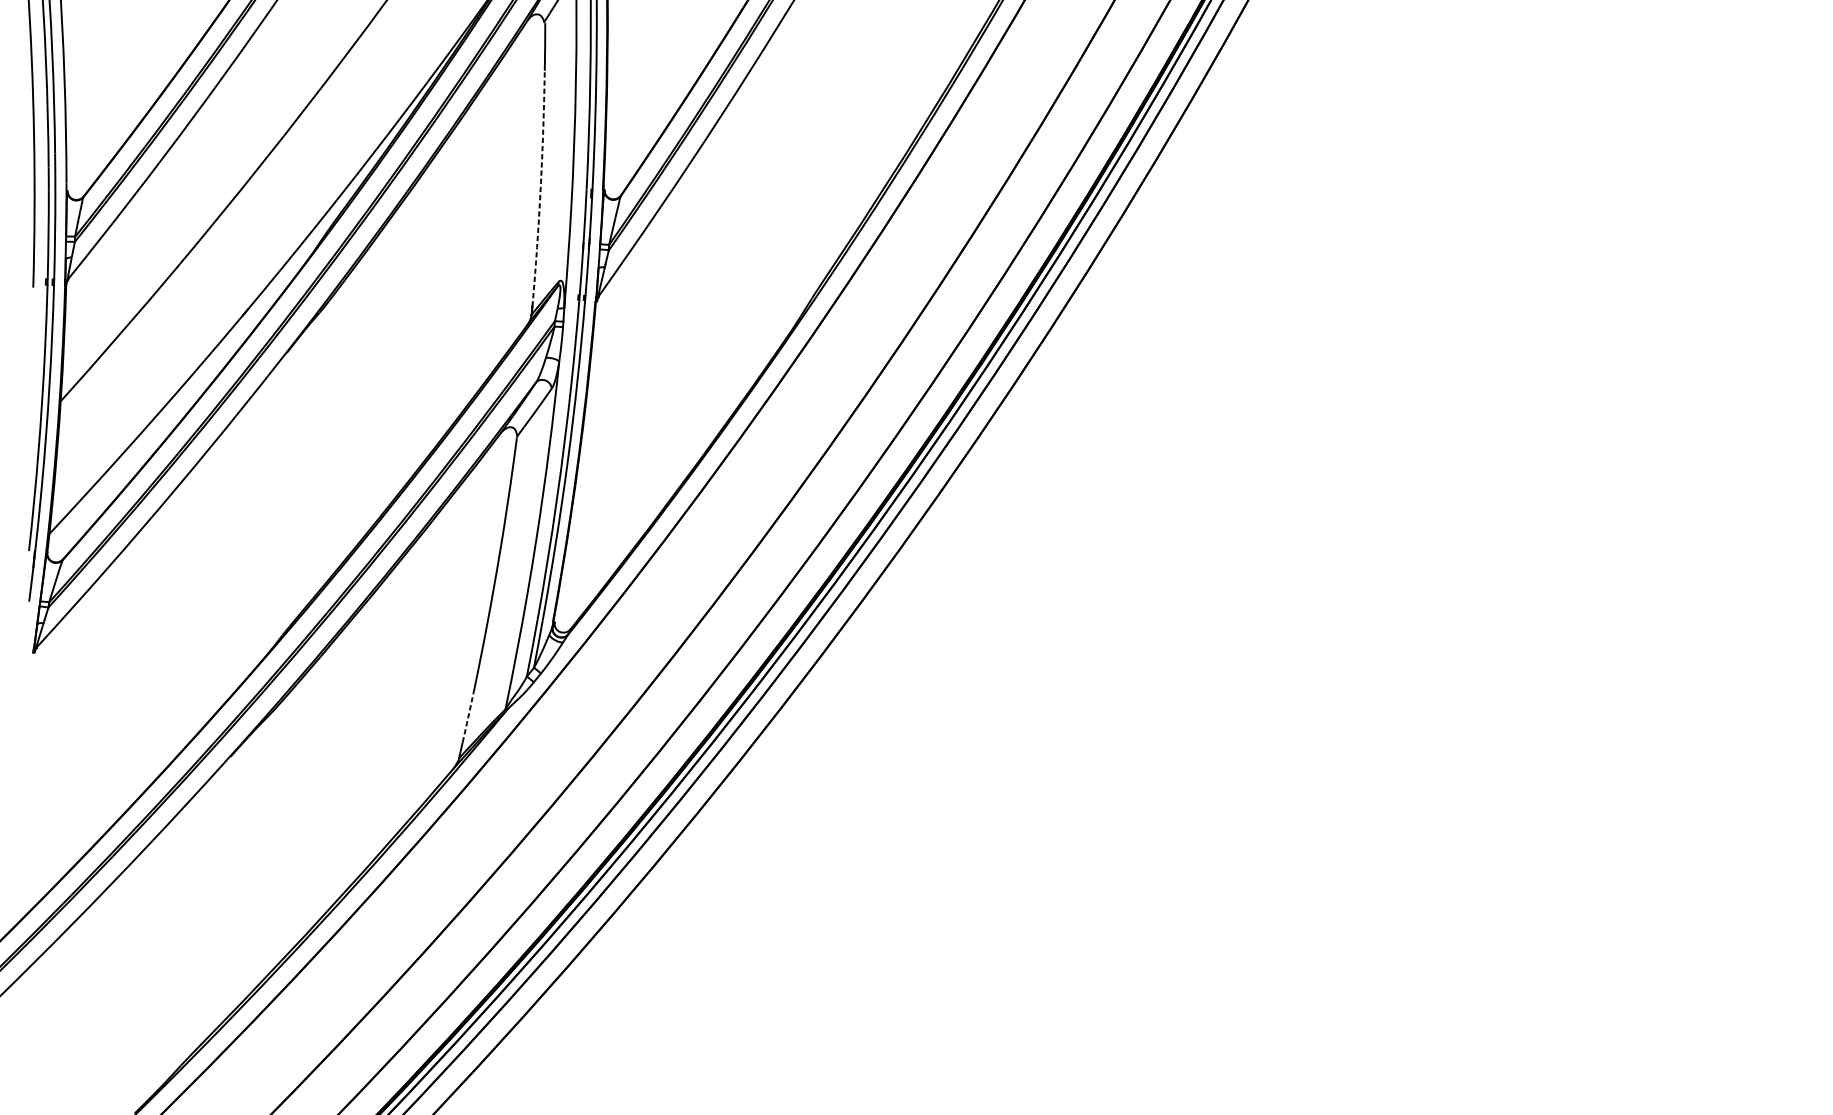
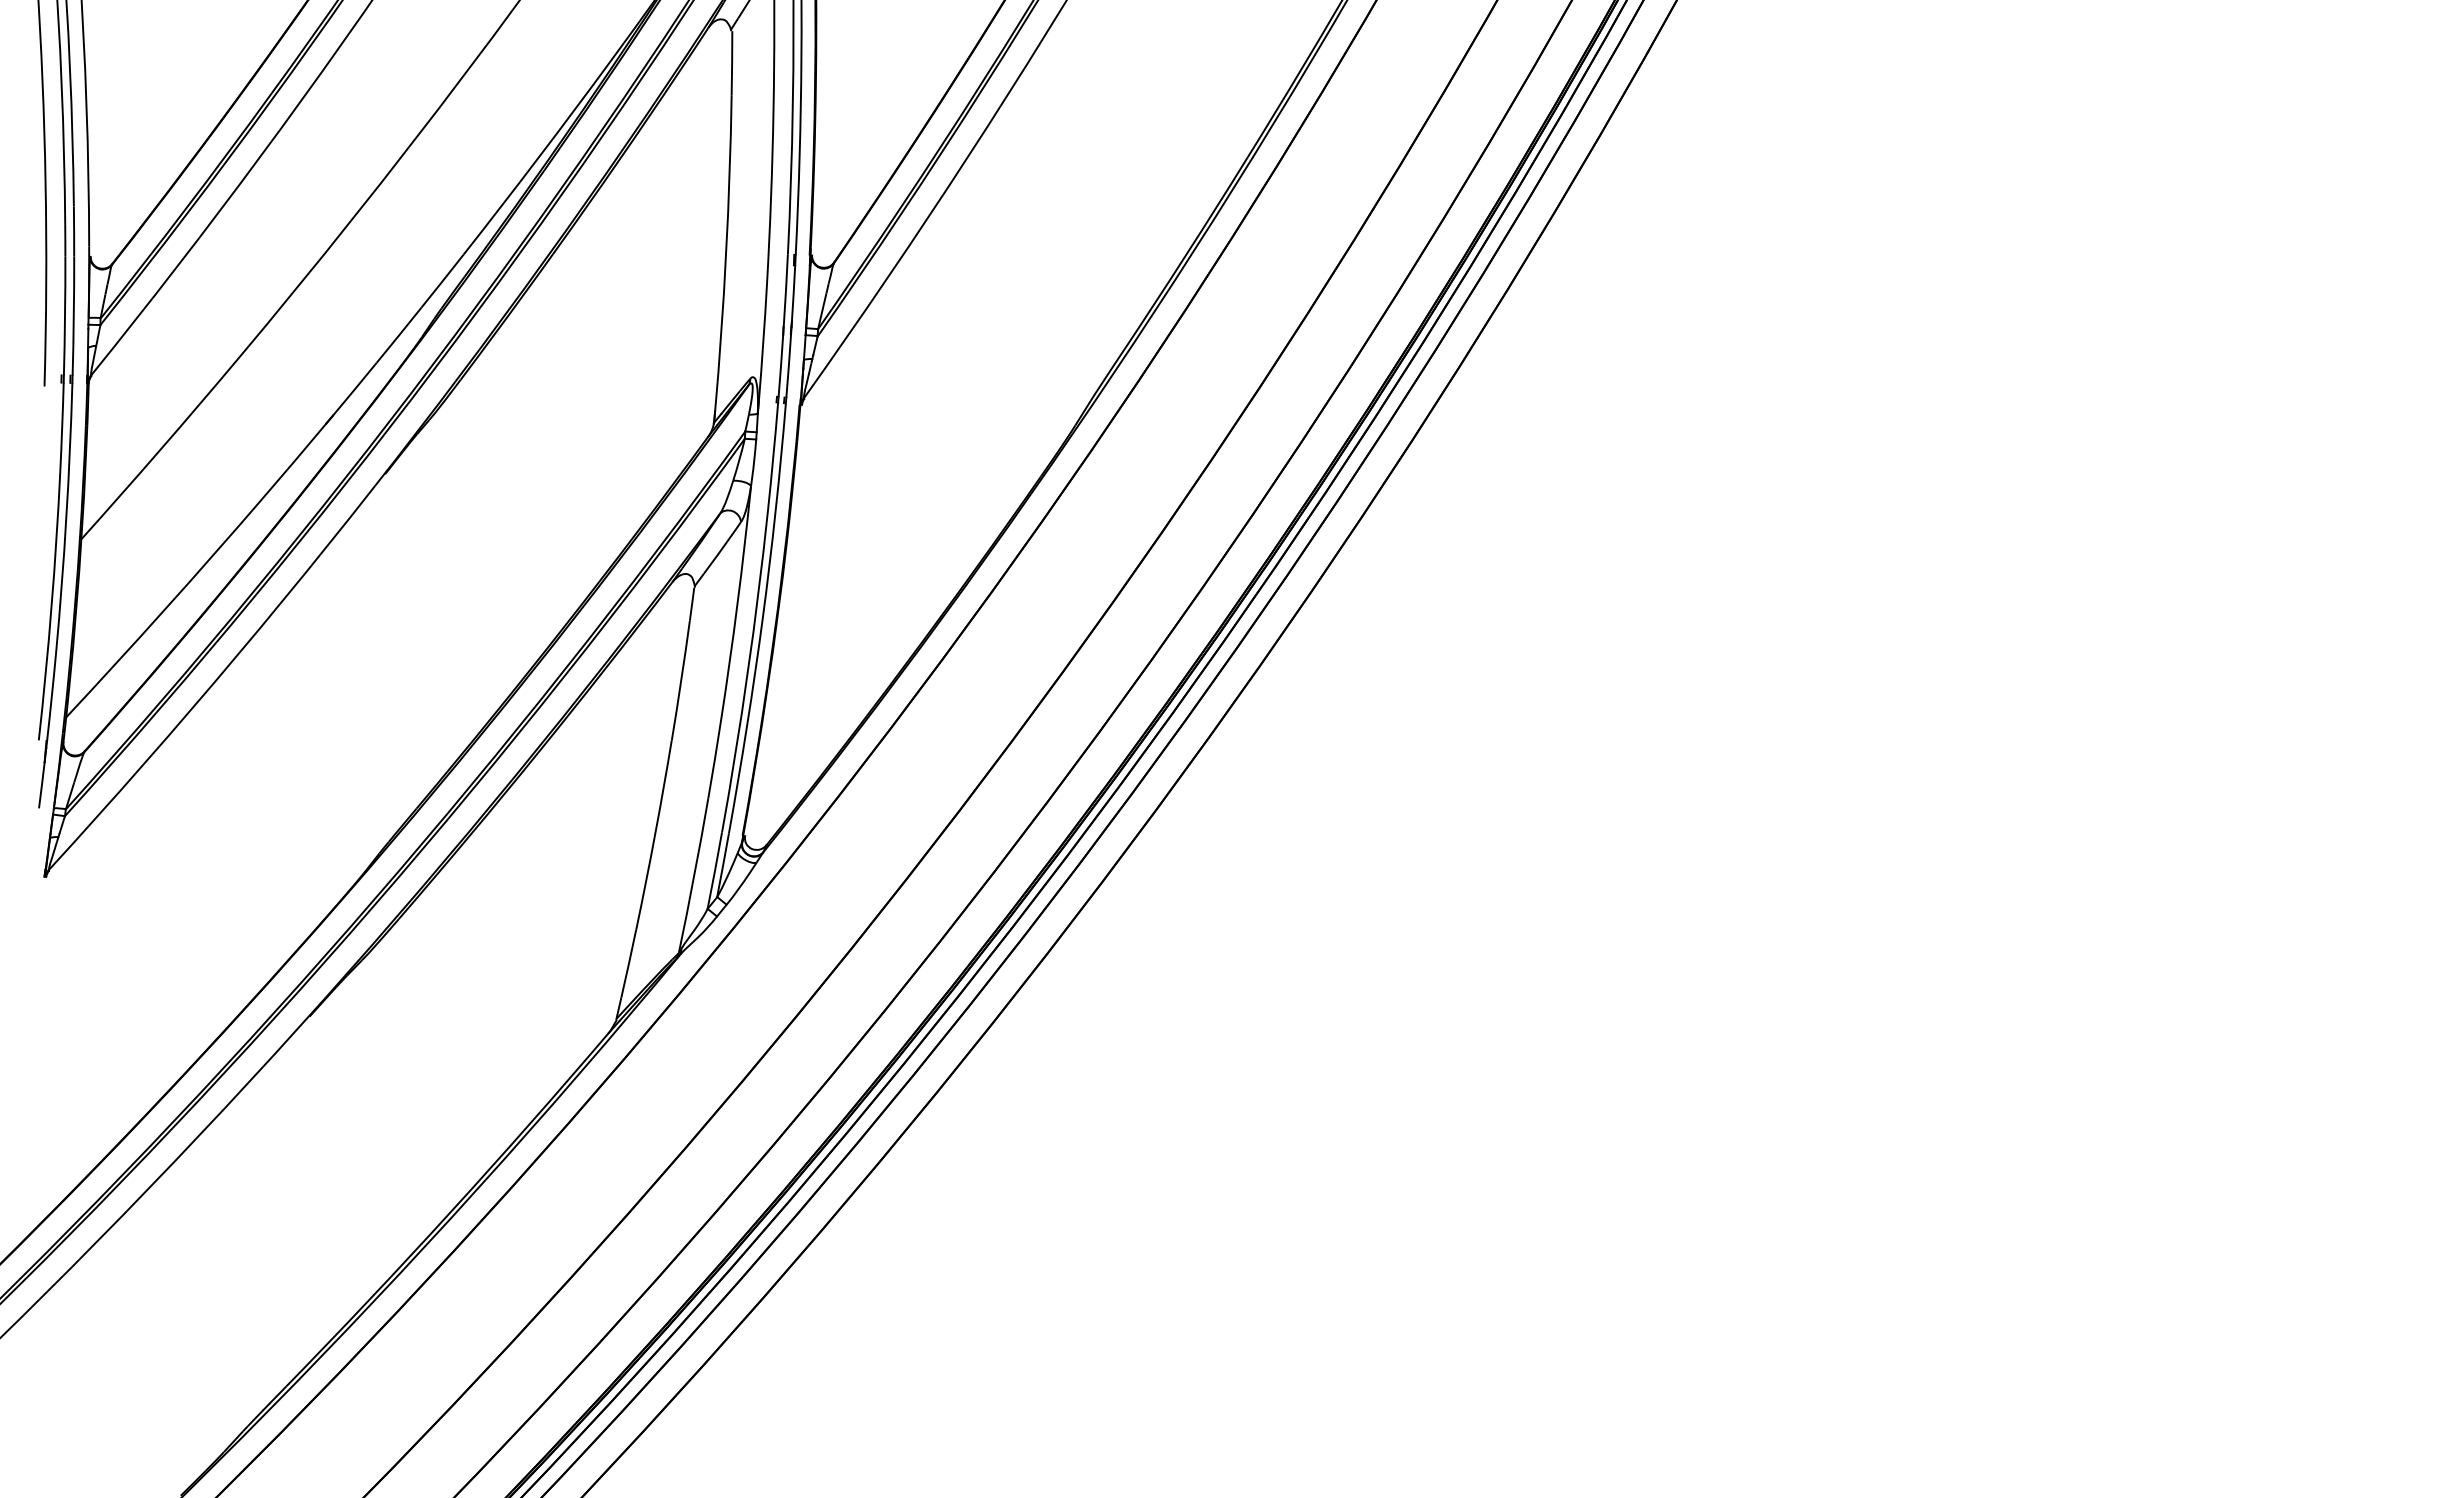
arc: (540, 188) -> (726, 253), dashed -> solid
arc: (467, 717) -> (628, 963), dashed -> solid

